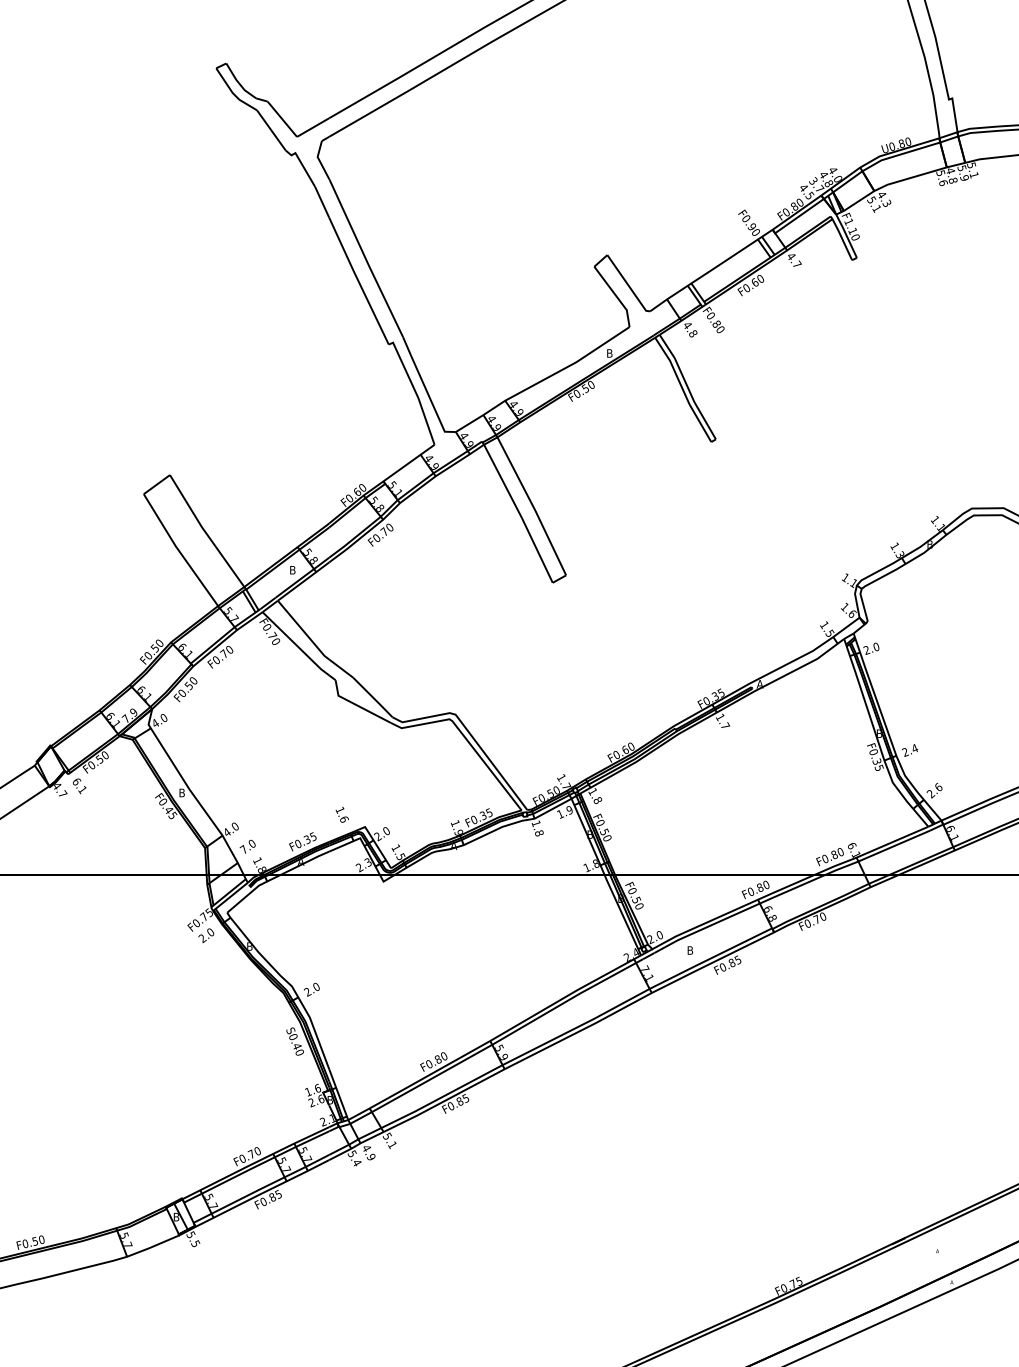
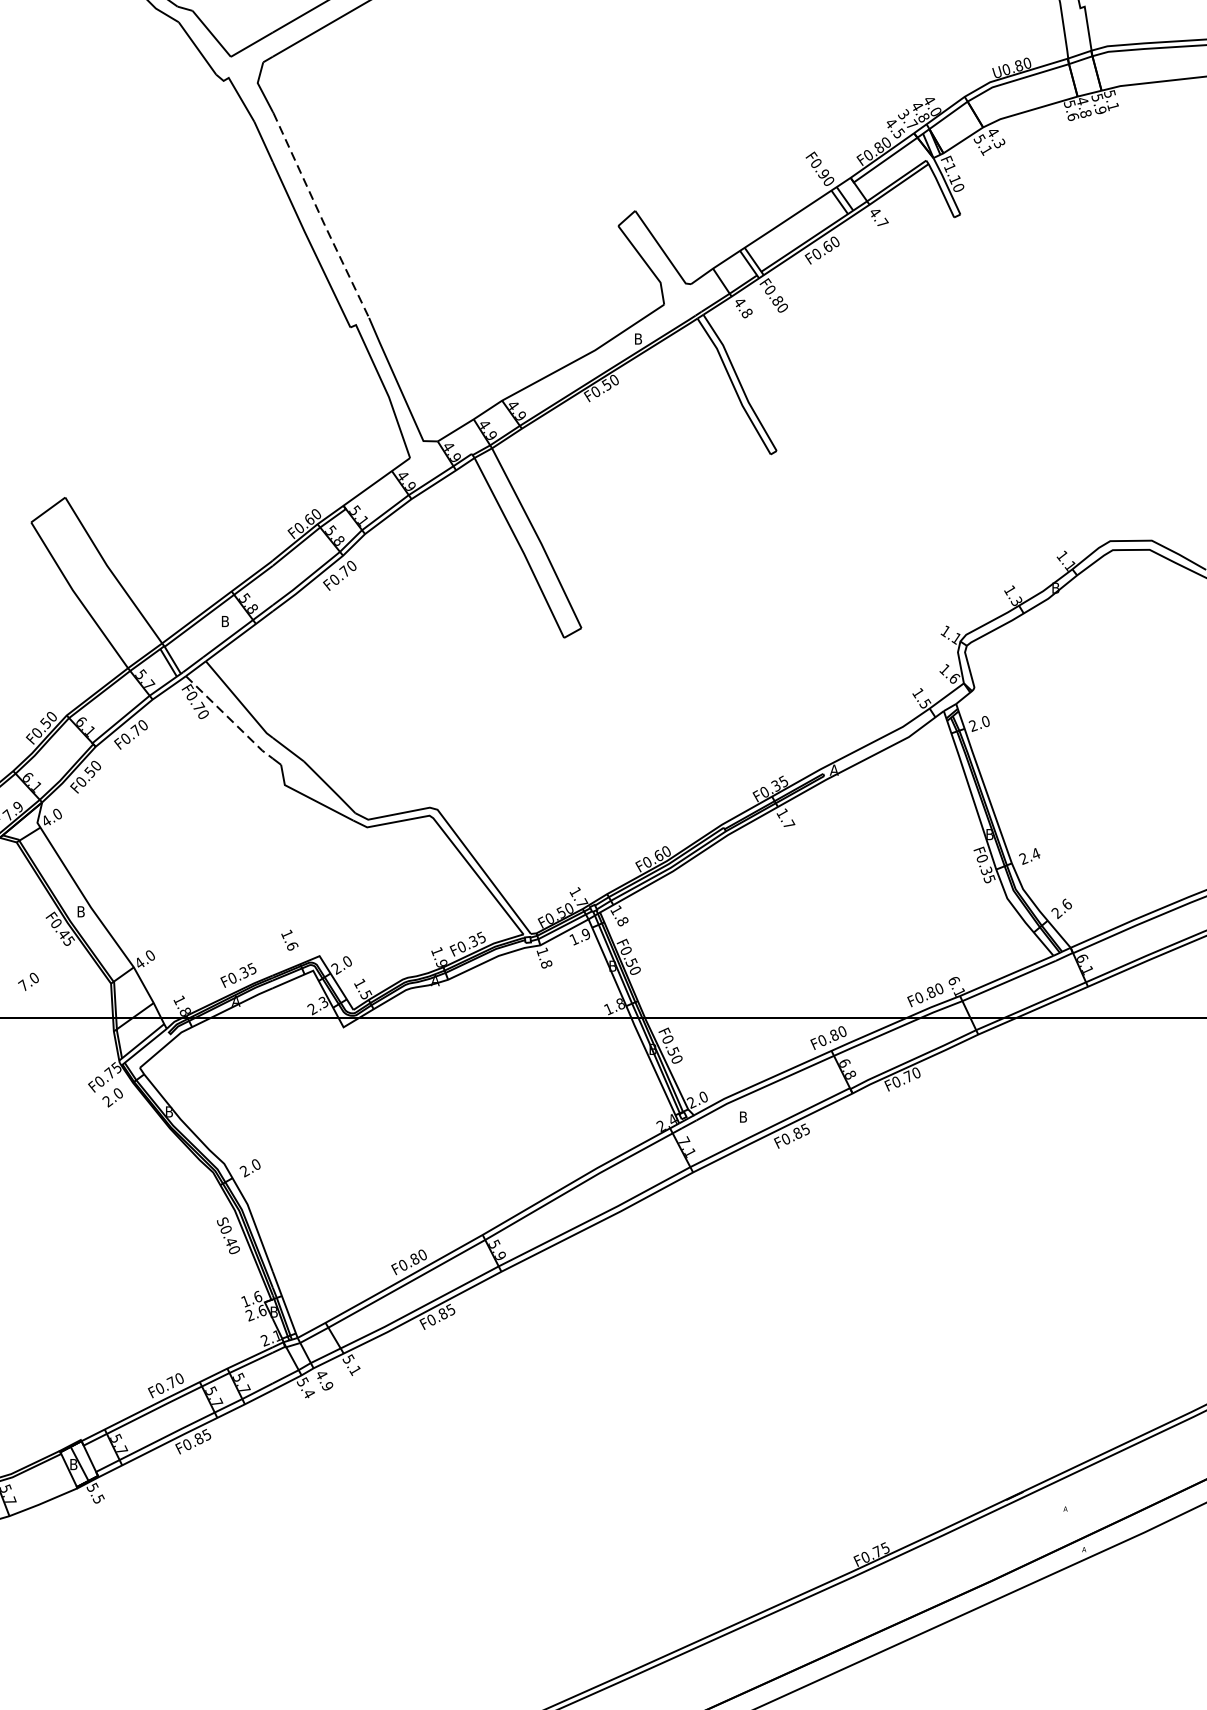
line: (366, 259) -> (321, 216), solid -> dashed
line: (296, 644) -> (230, 718), solid -> dashed
text: (247, 846) -> (28, 981), moved

